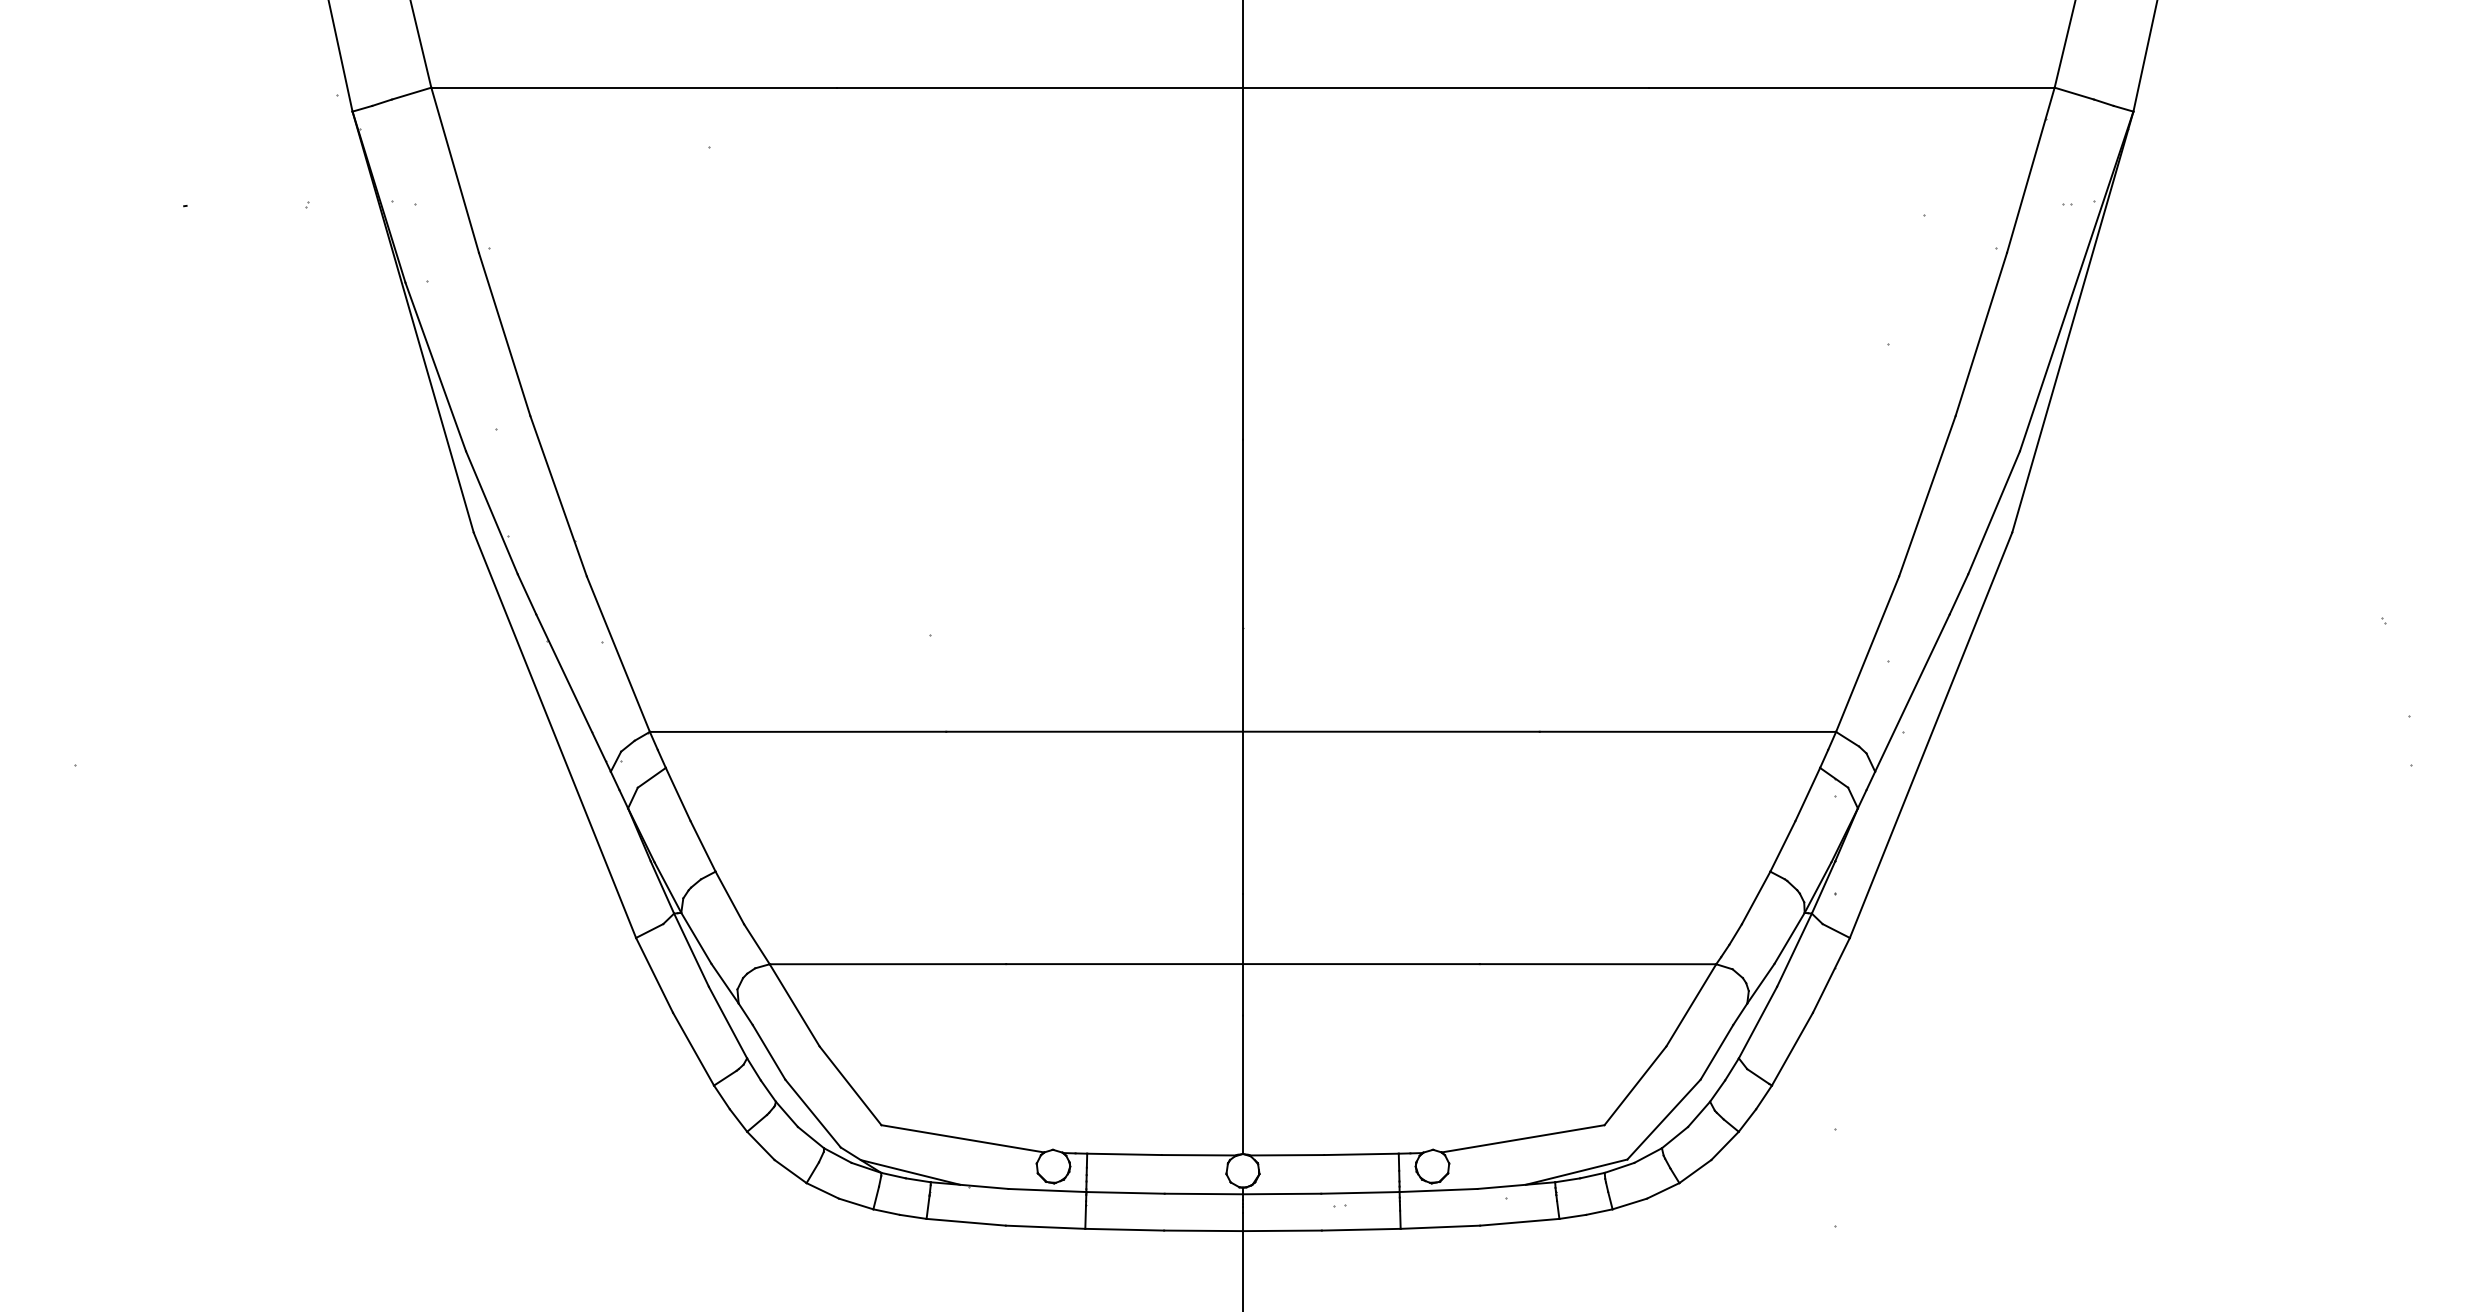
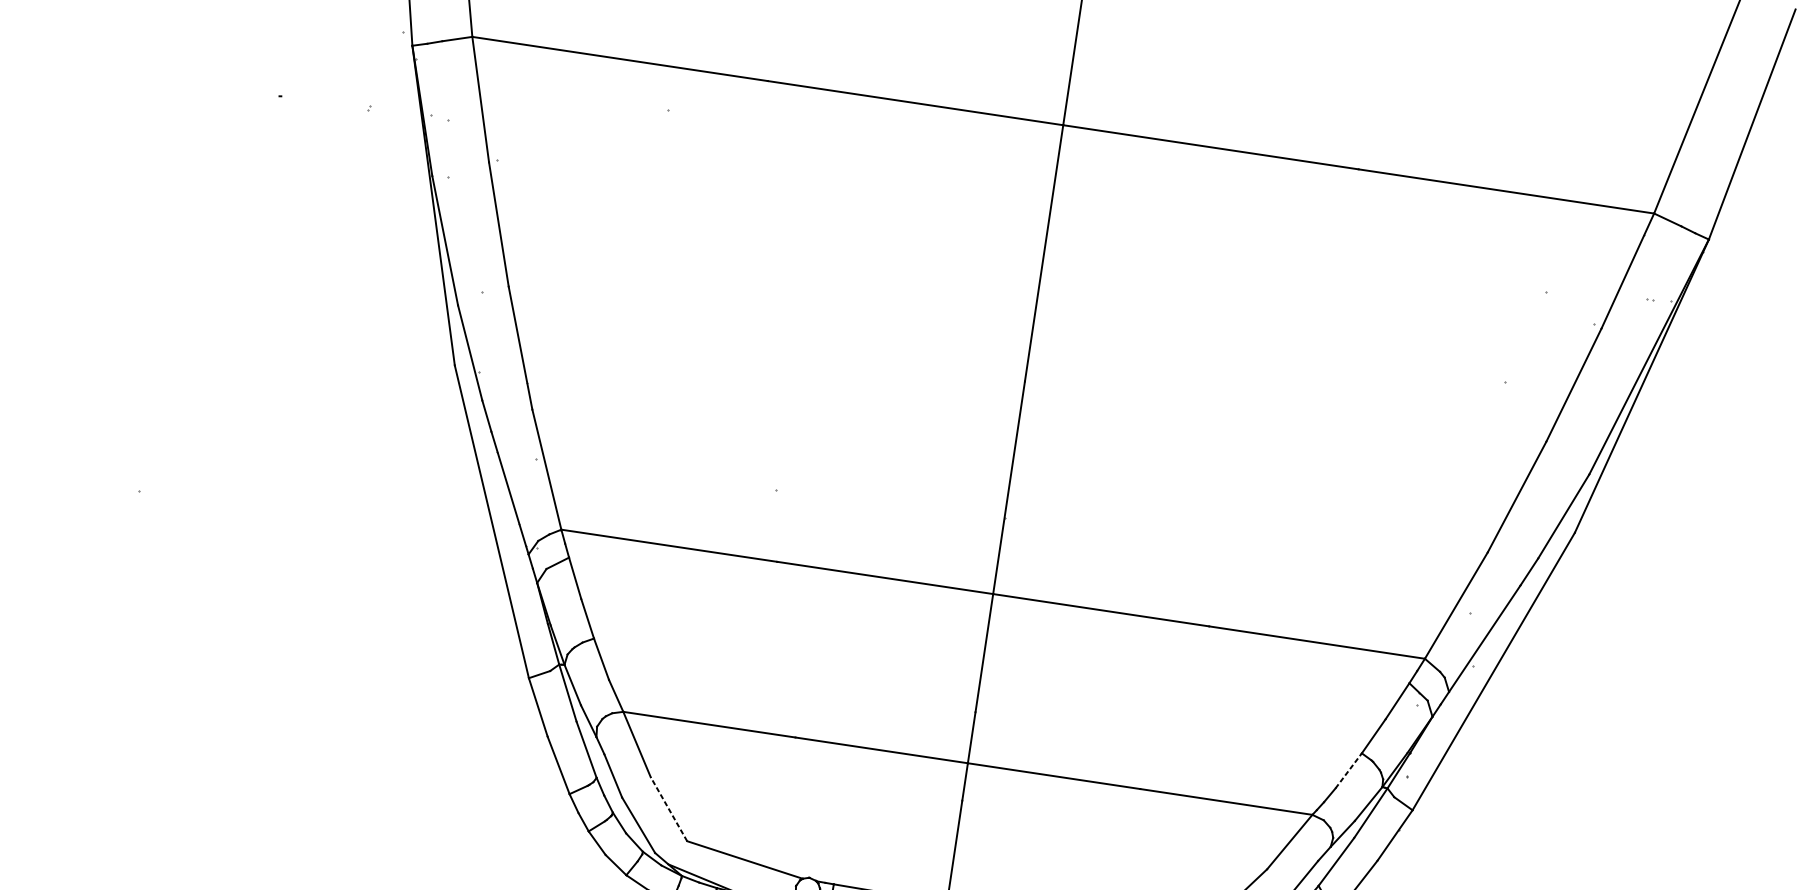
line: (1756, 897) -> (1348, 770), solid -> dashed
line: (850, 1085) -> (668, 808), solid -> dashed

